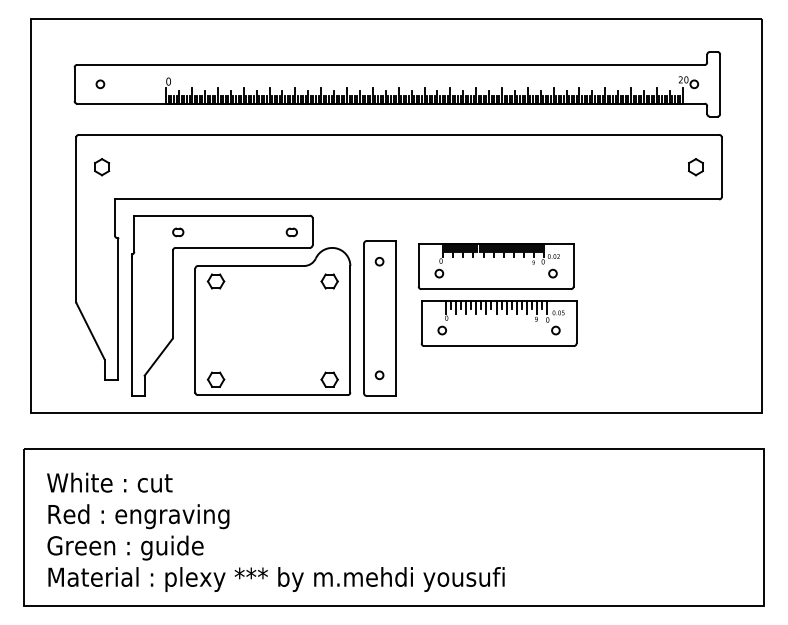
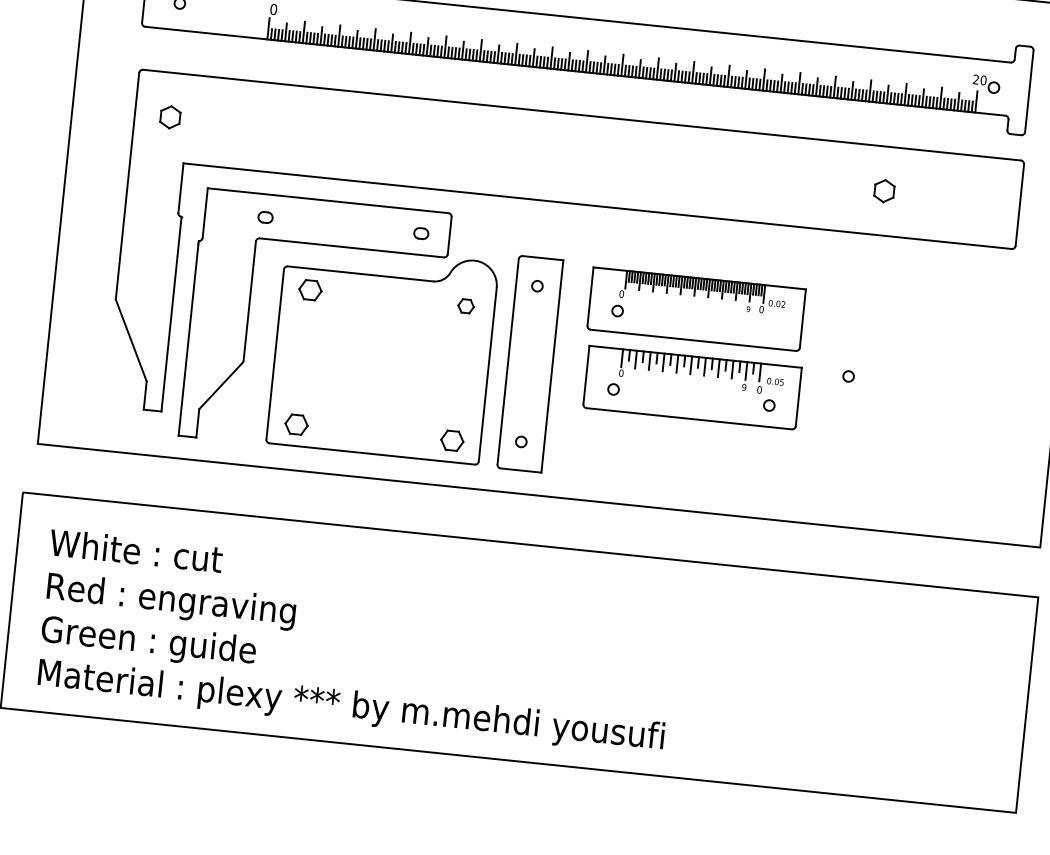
part: (695, 167) -> (883, 191), moved
circle: (552, 273) -> (847, 376), moved
part: (329, 281) -> (465, 306), size x0.7

